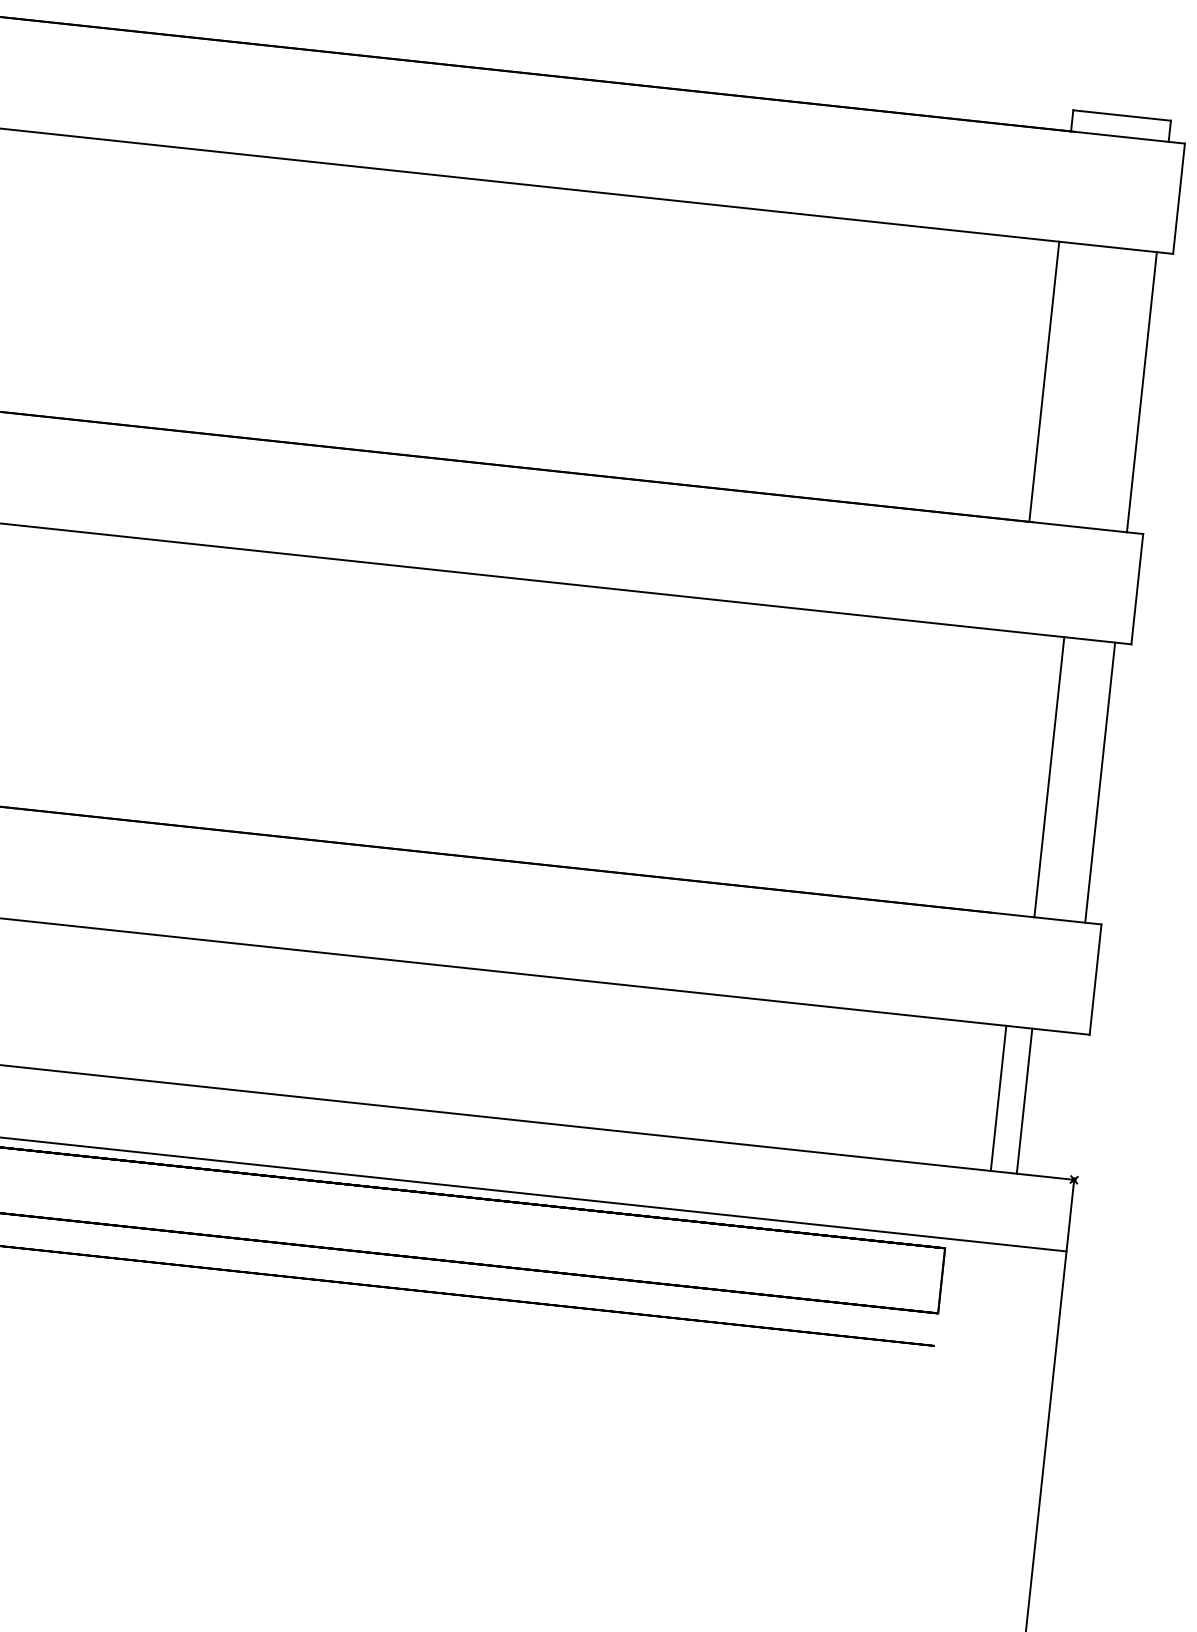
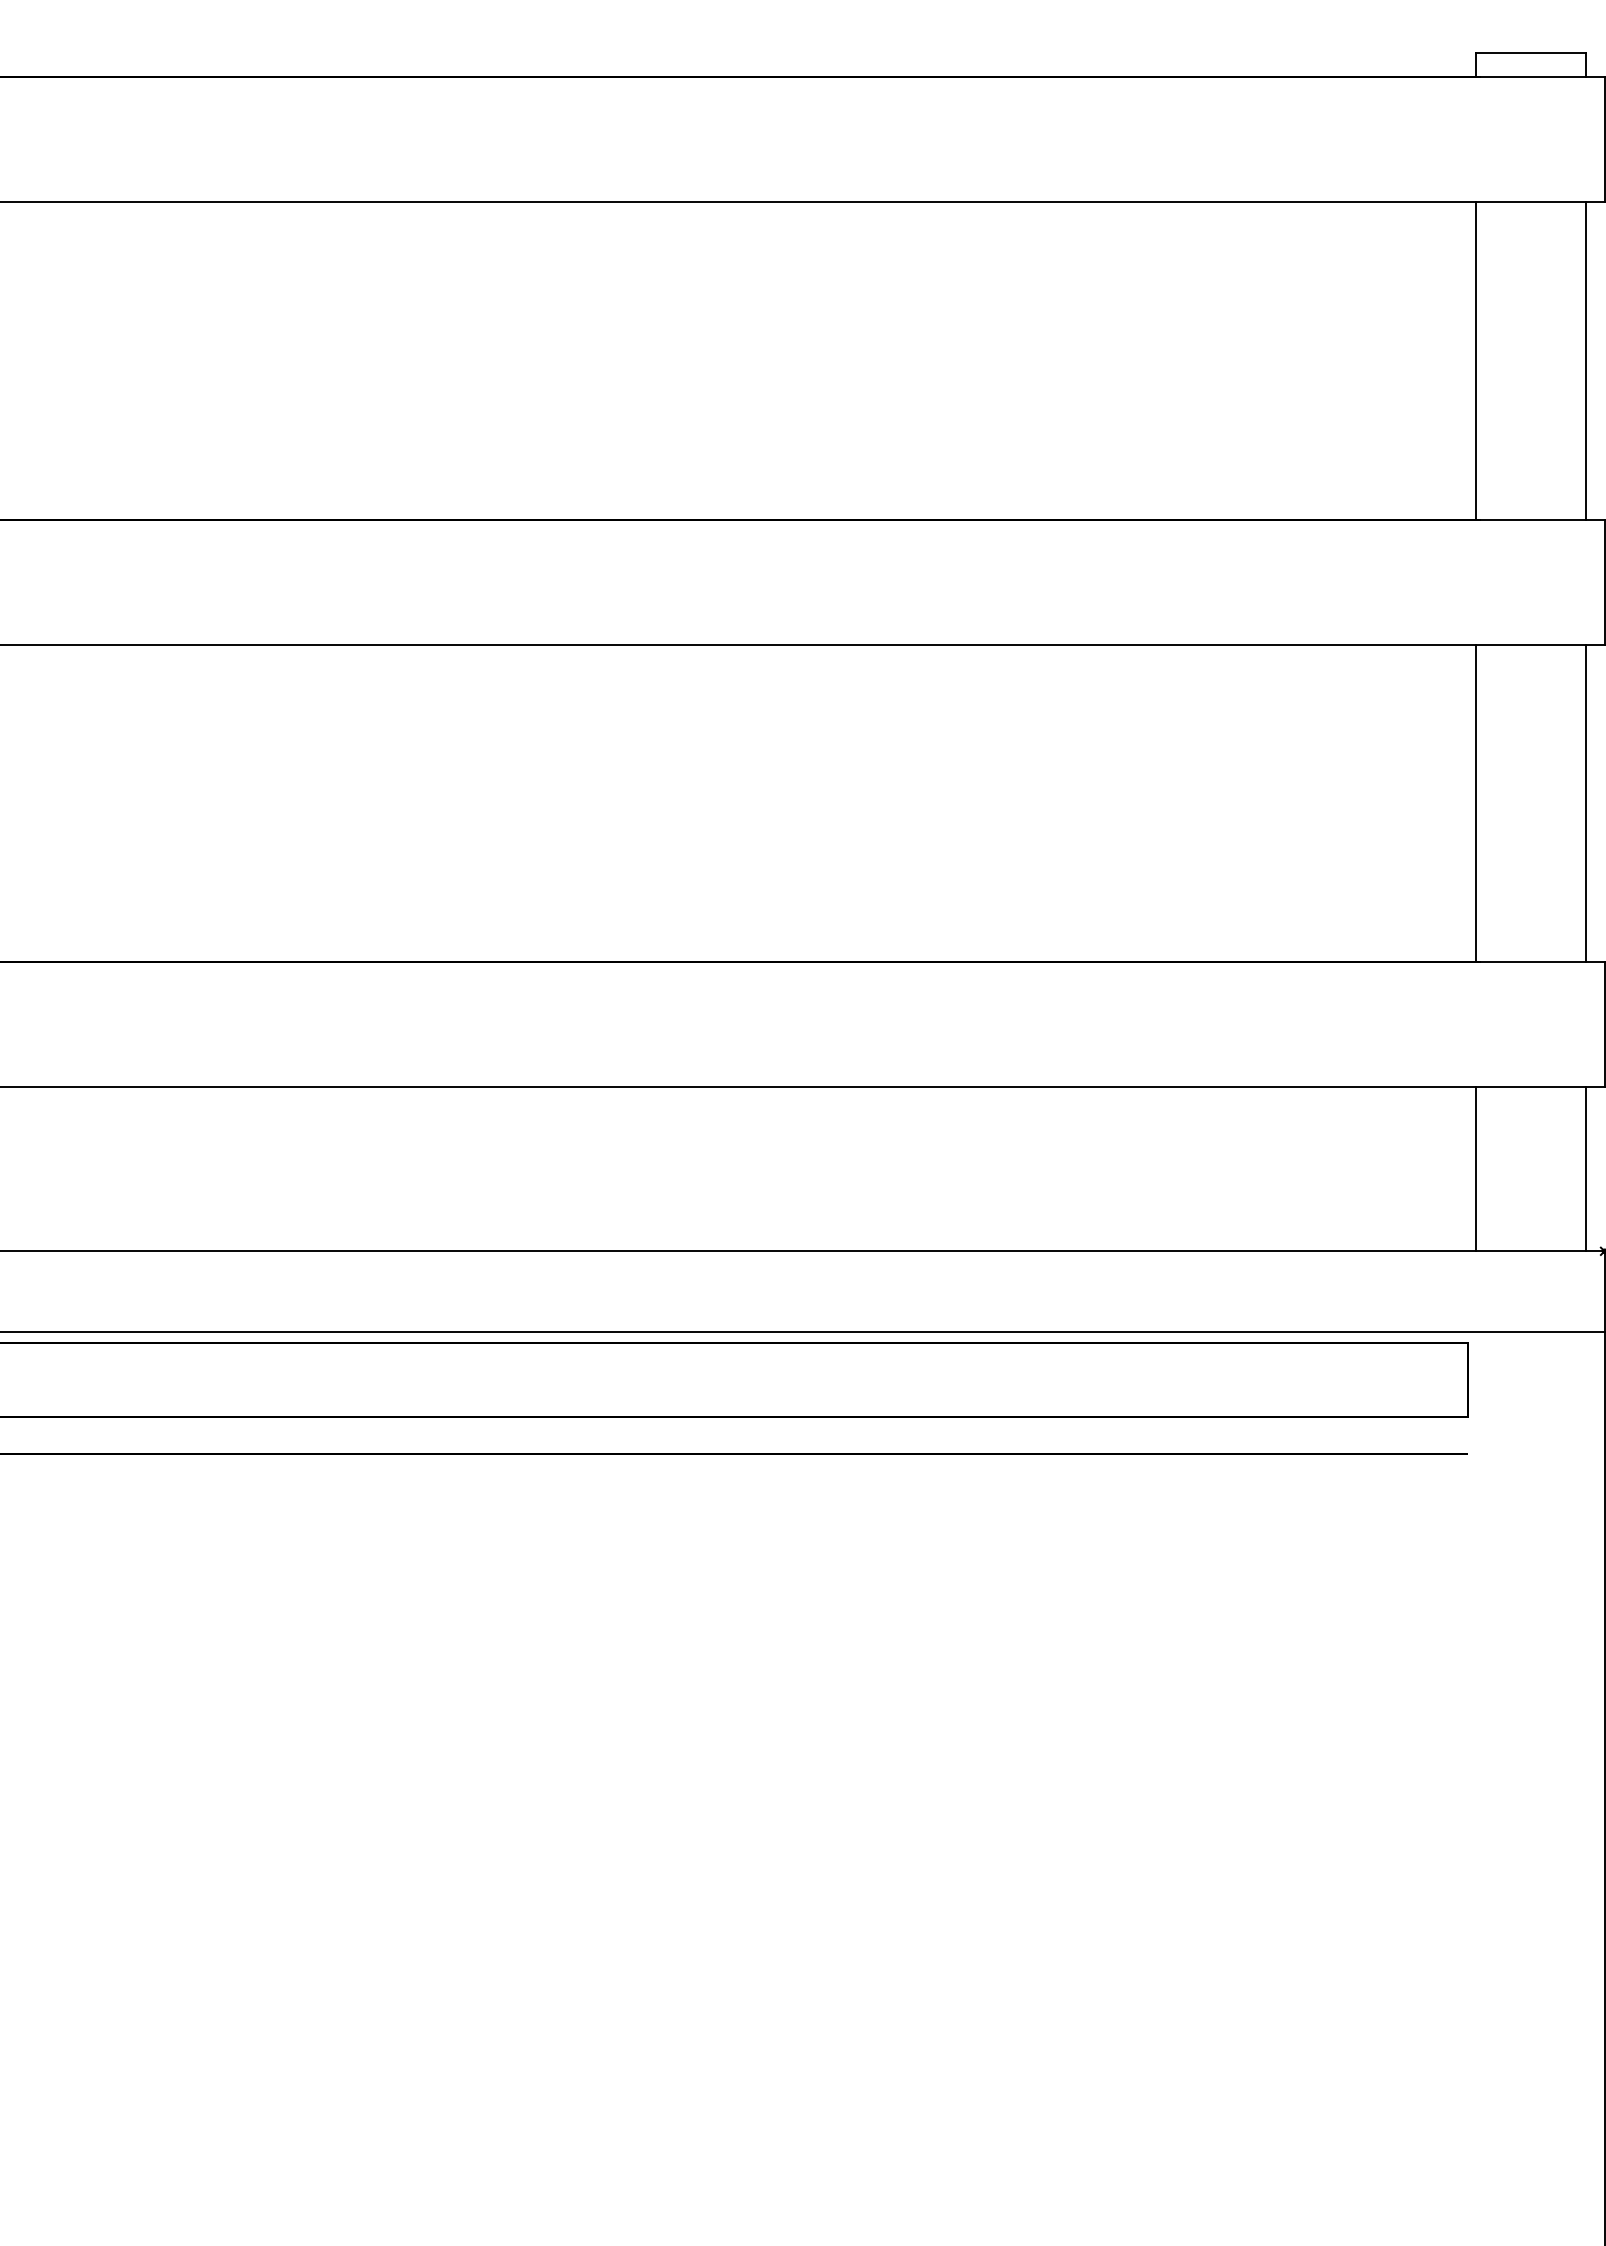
line: (1049, 776) -> (1475, 802), moved
line: (998, 1097) -> (1586, 1168), moved
line: (1024, 1100) -> (1475, 1168), moved

